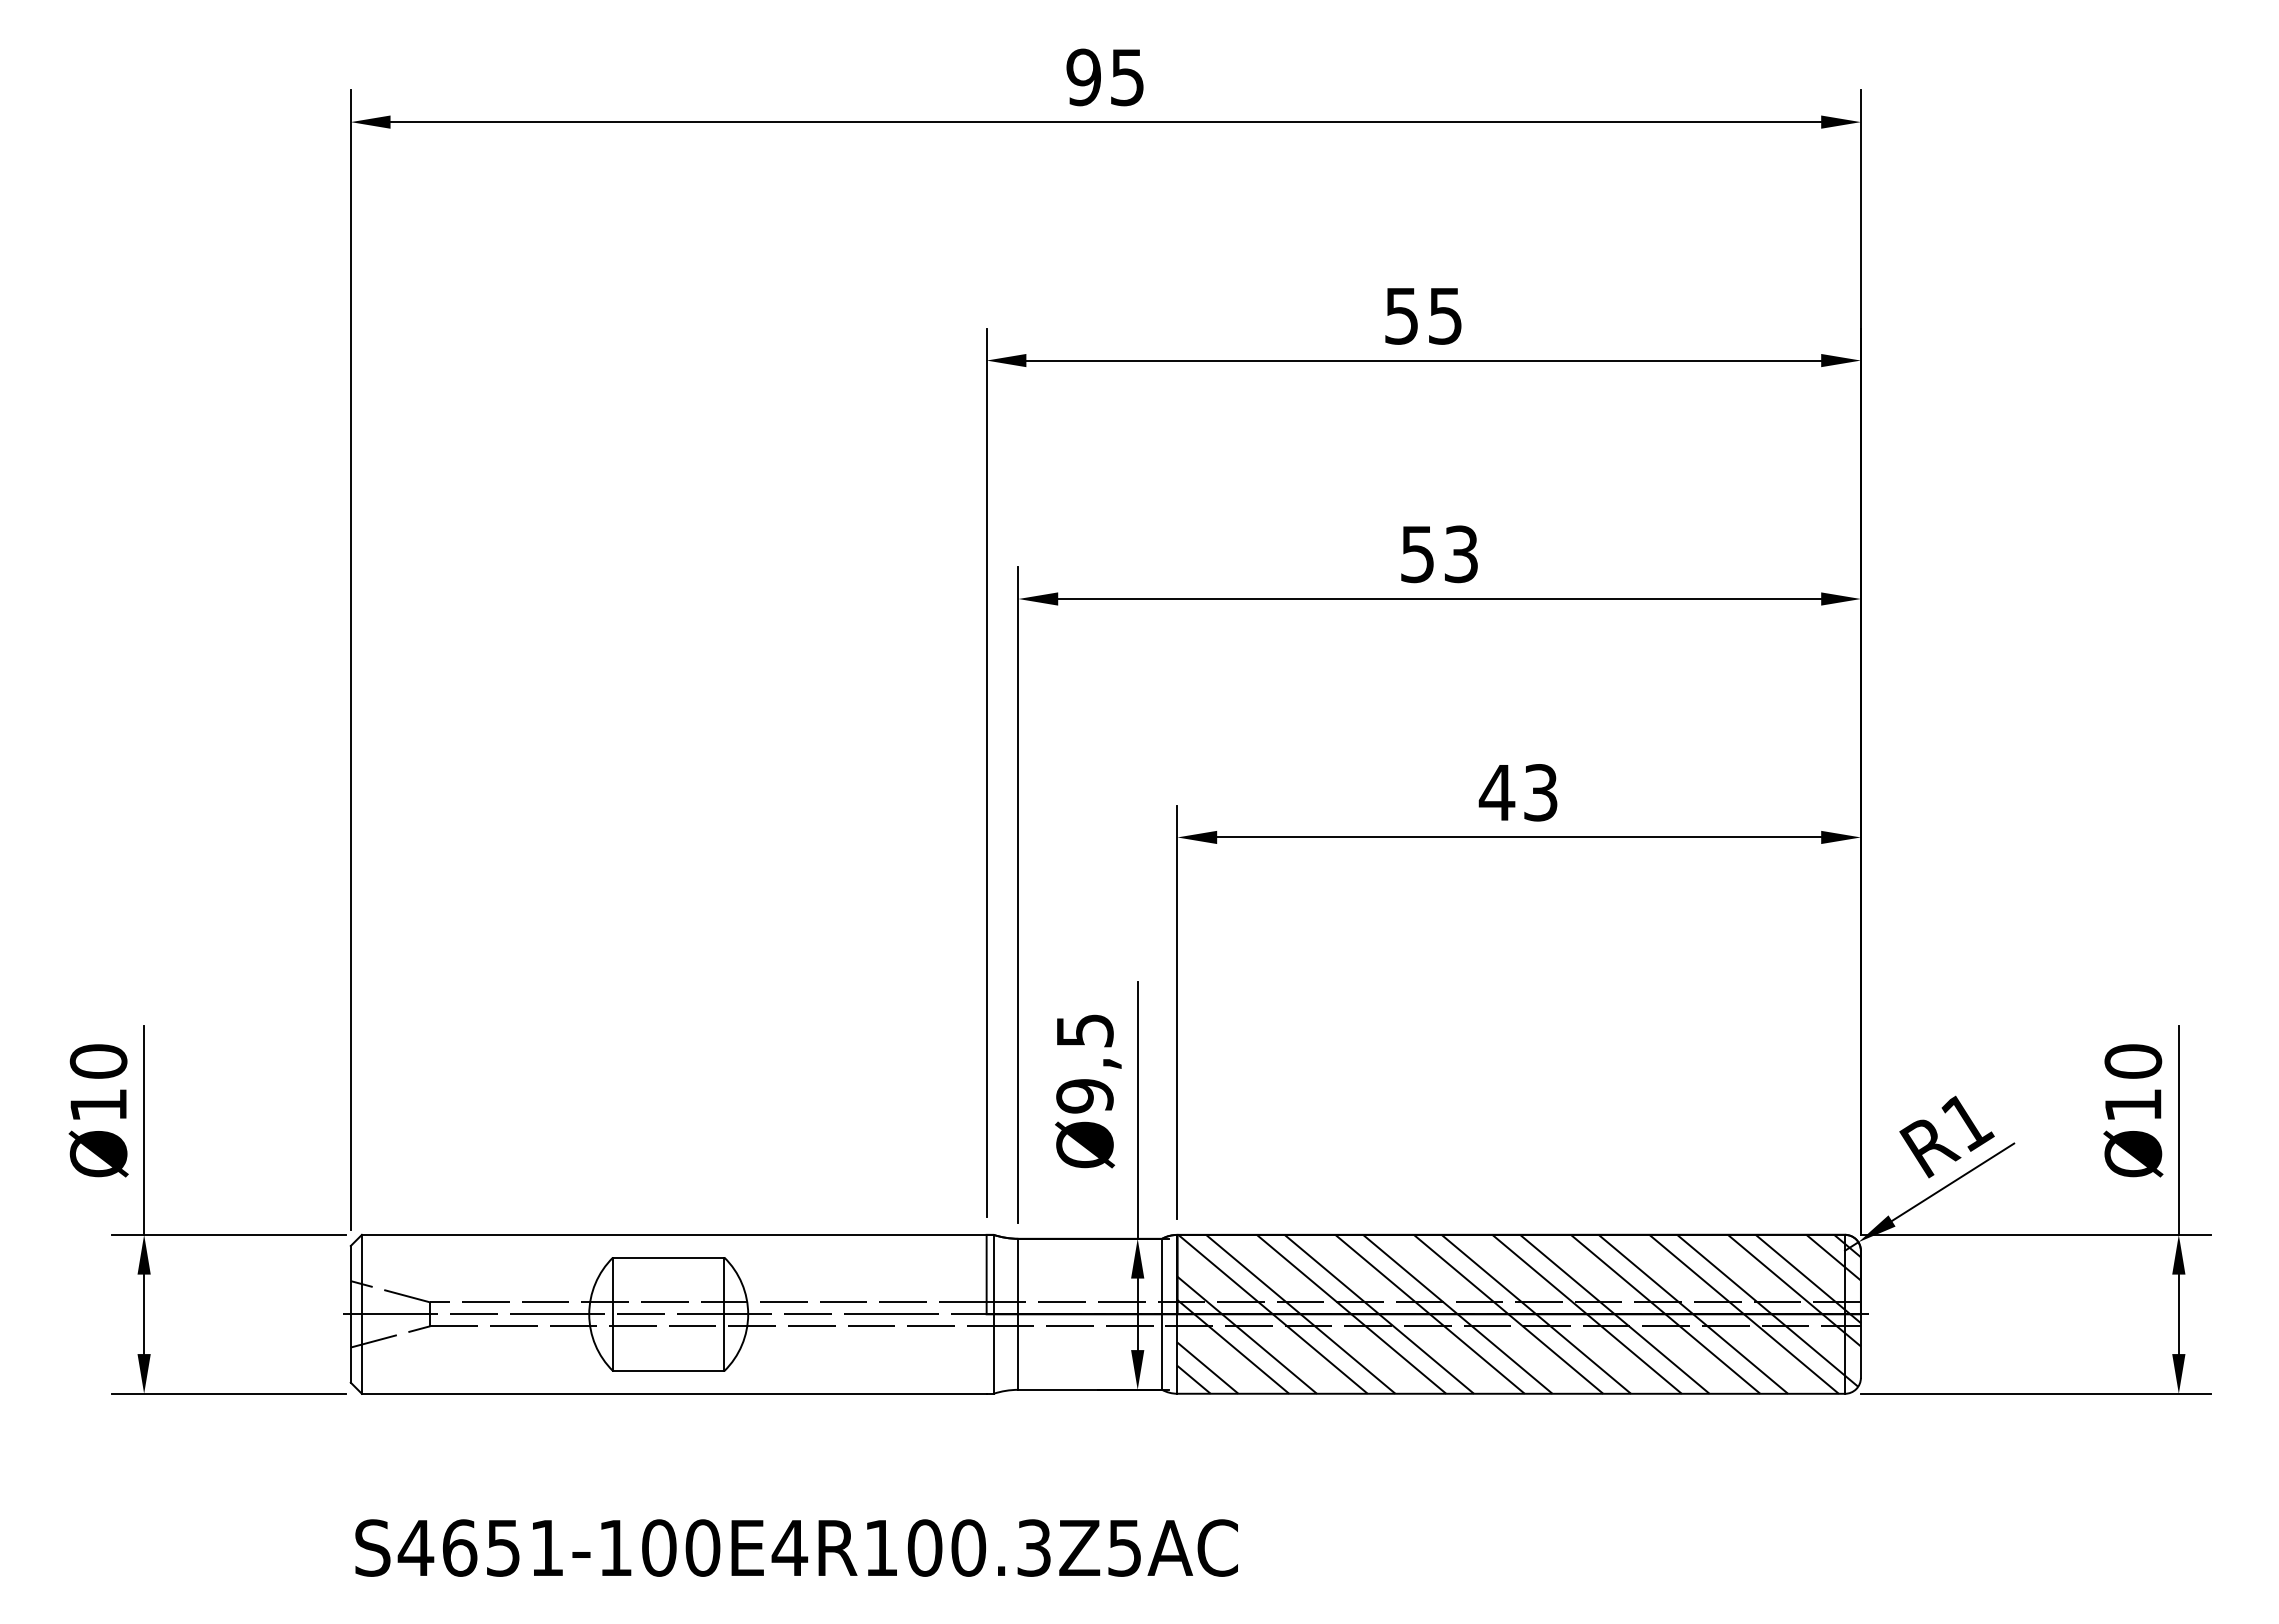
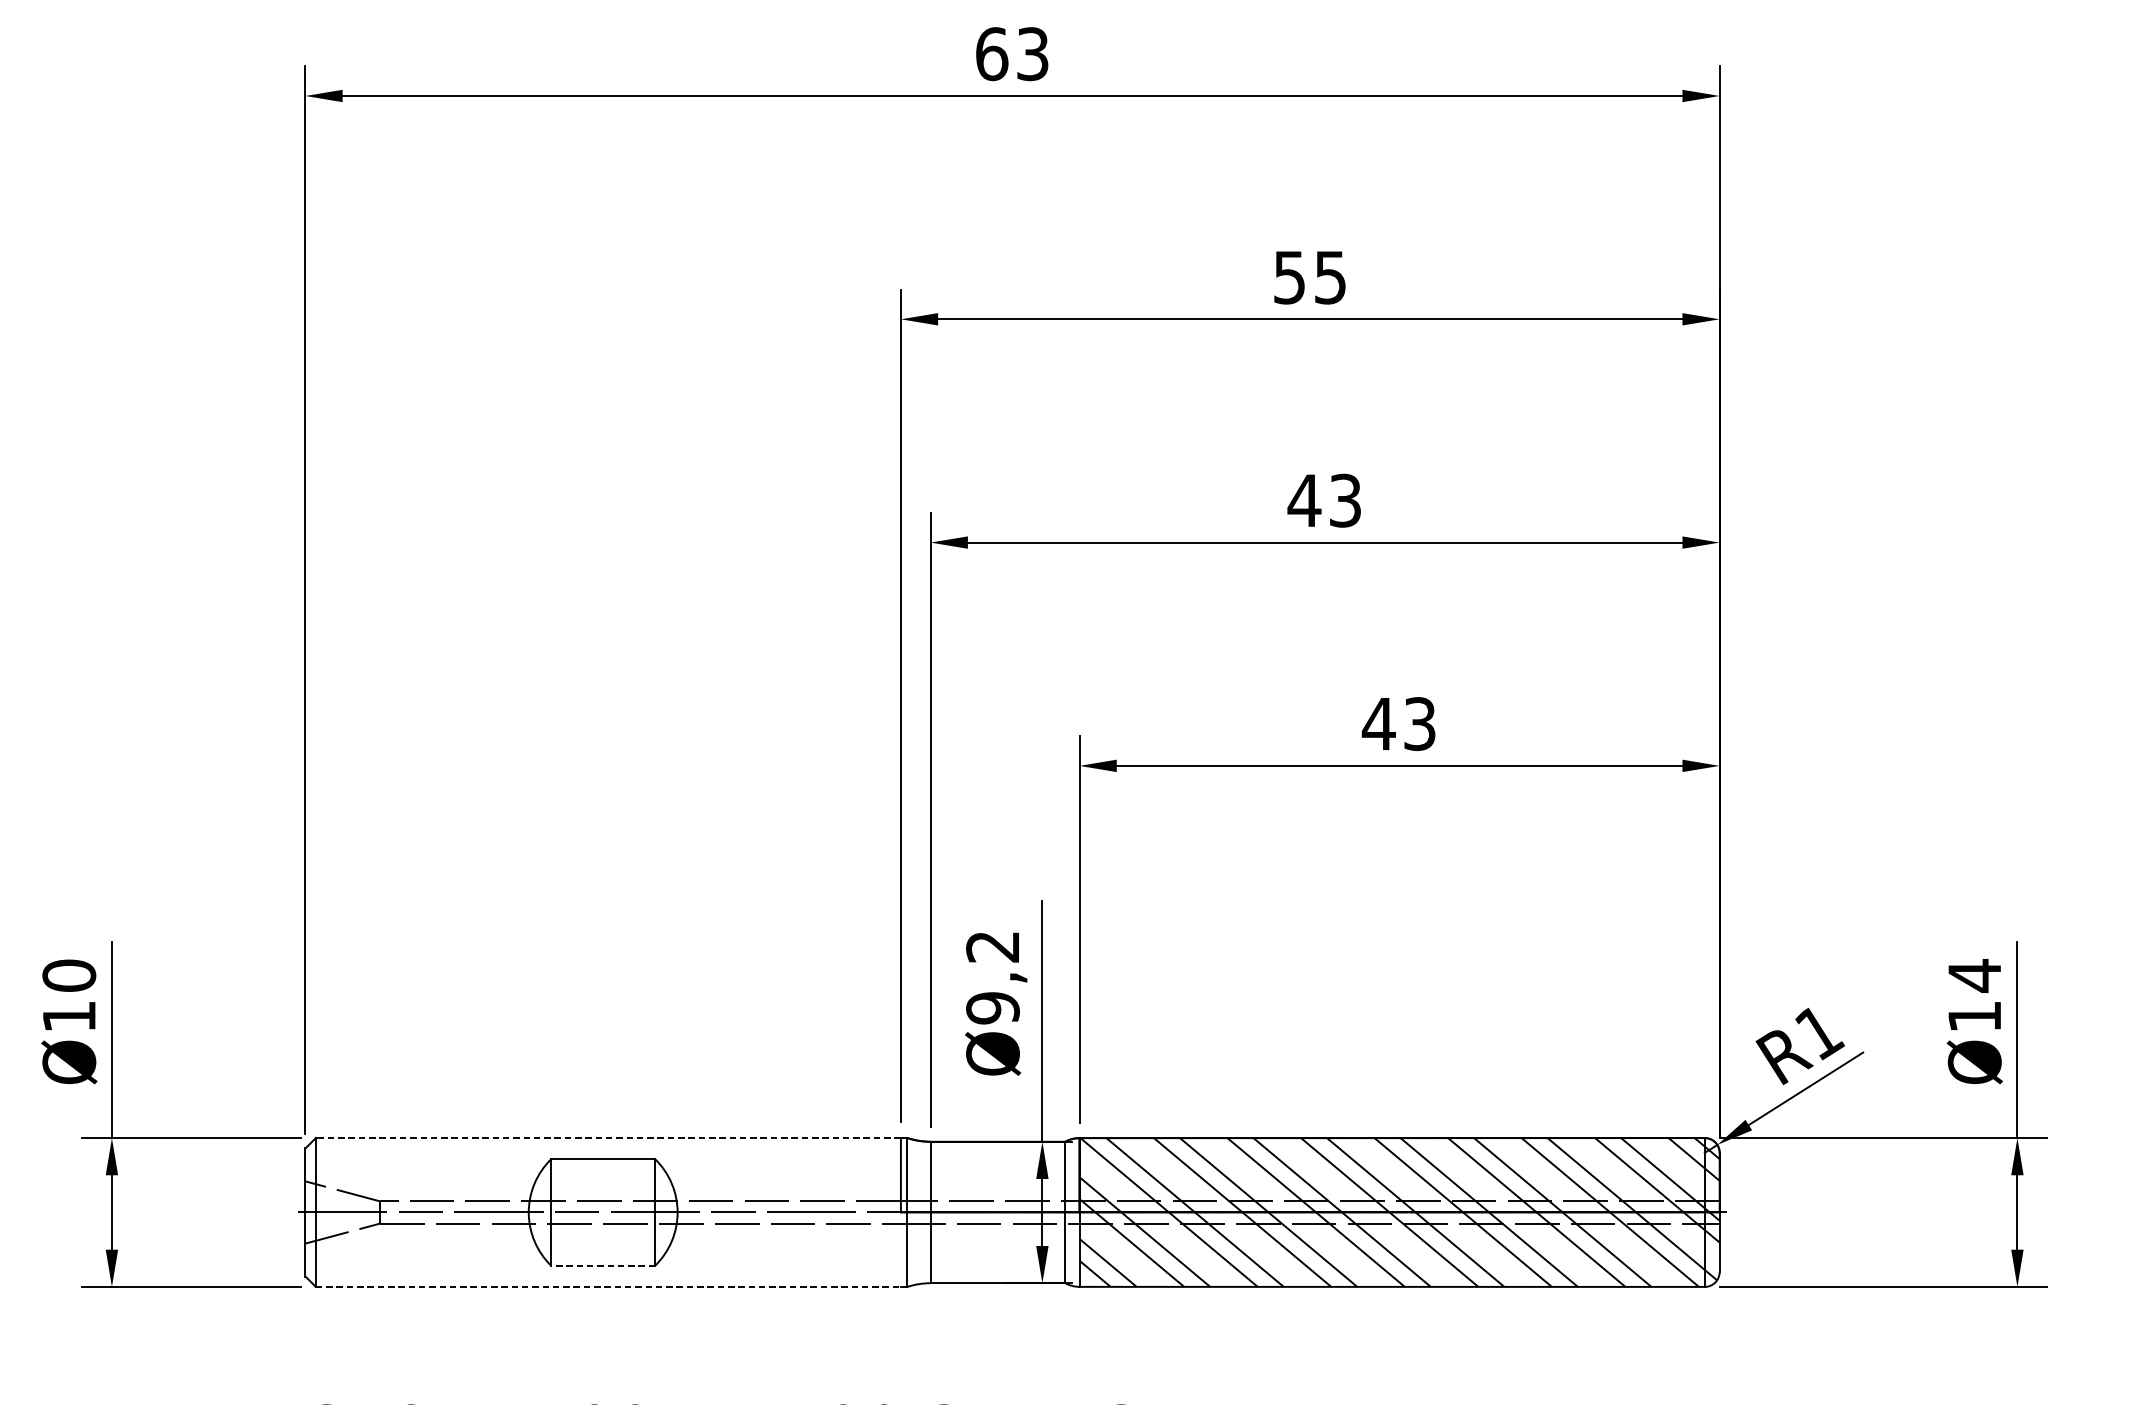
text: (1104, 77) -> (1011, 54), 95 -> 63
text: (1417, 554) -> (1304, 500), 53 -> 43
text: (1084, 1030) -> (992, 946), Ø9,5 -> Ø9,2
text: (2133, 1061) -> (1974, 975), Ø10 -> Ø14
line: (673, 1234) -> (607, 1137), solid -> dashed
line: (668, 1371) -> (602, 1266), solid -> dashed
line: (674, 1393) -> (608, 1286), solid -> dashed

